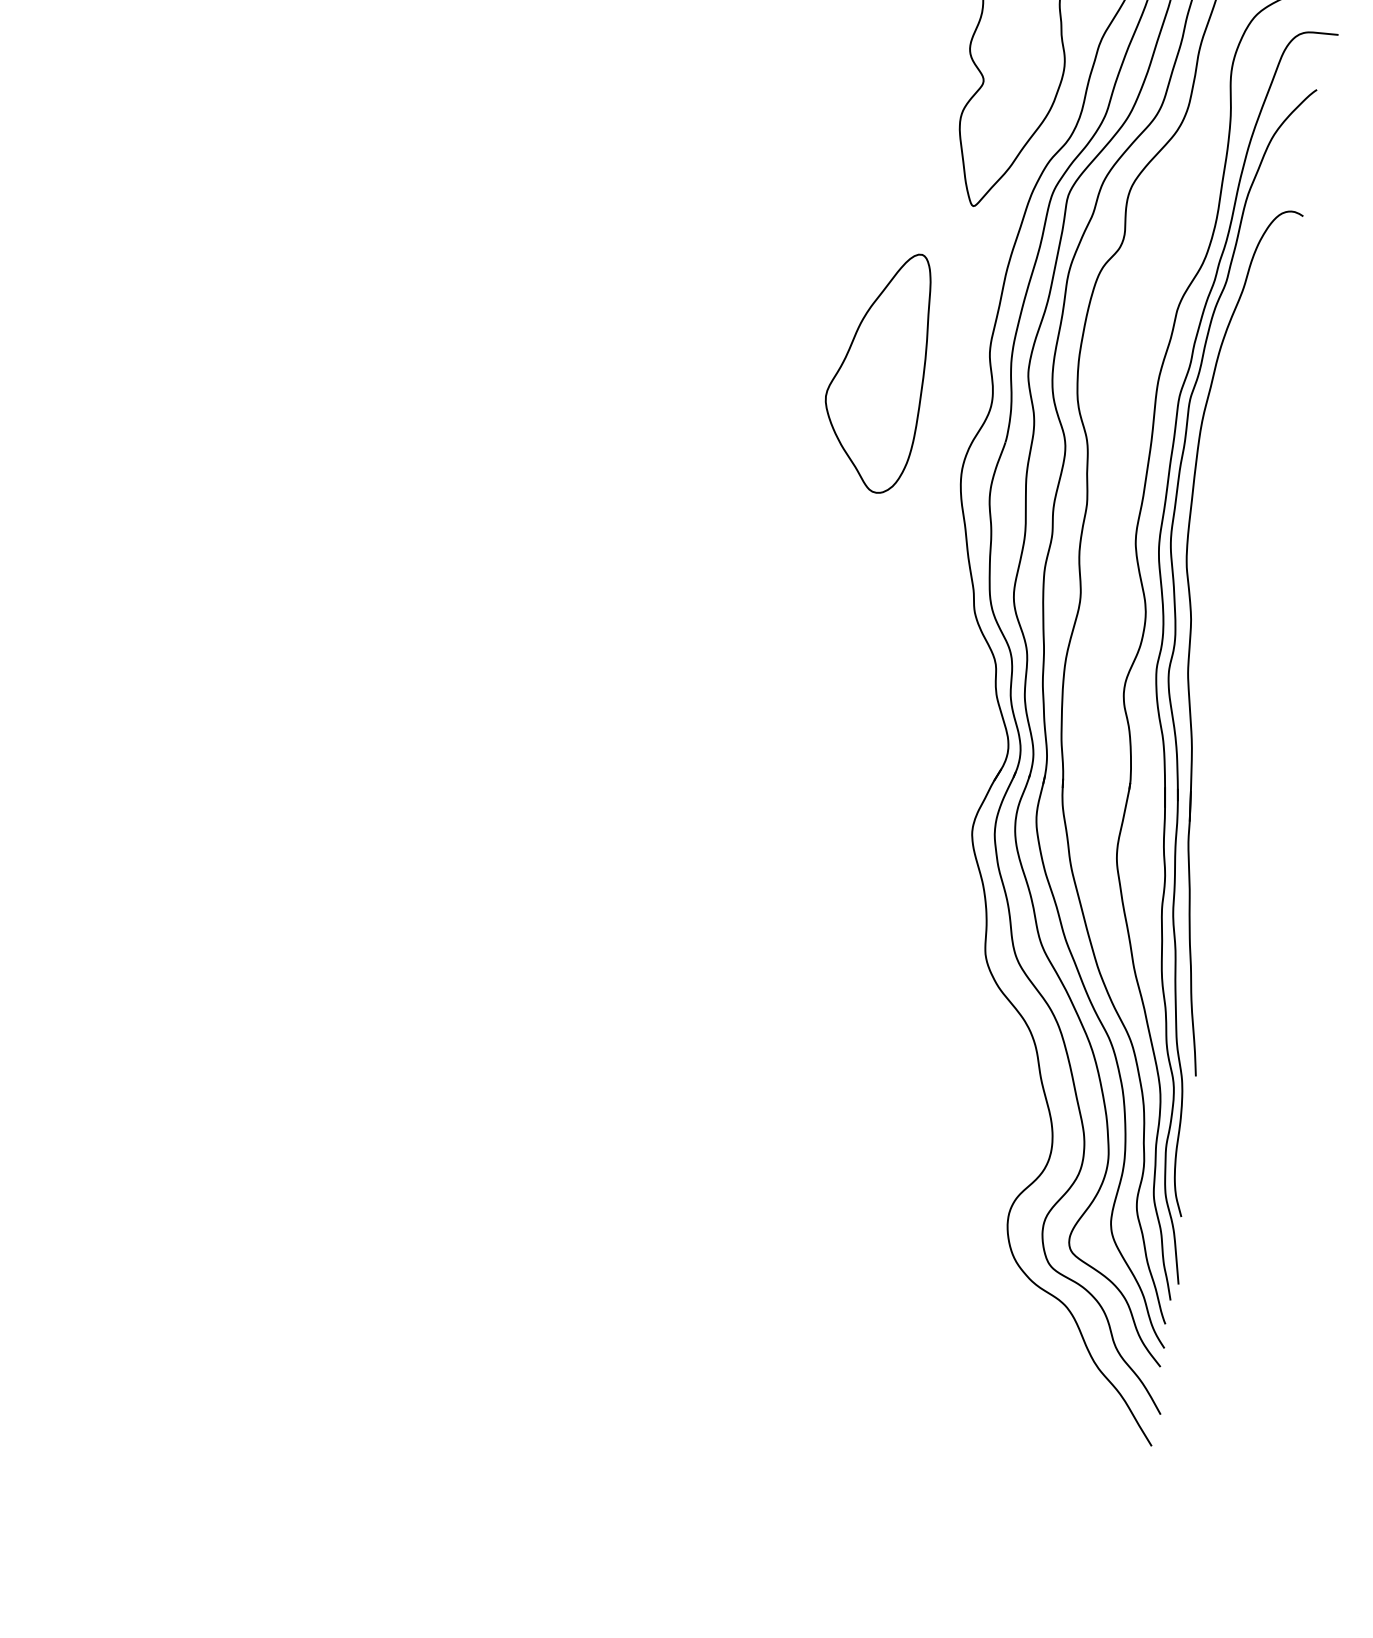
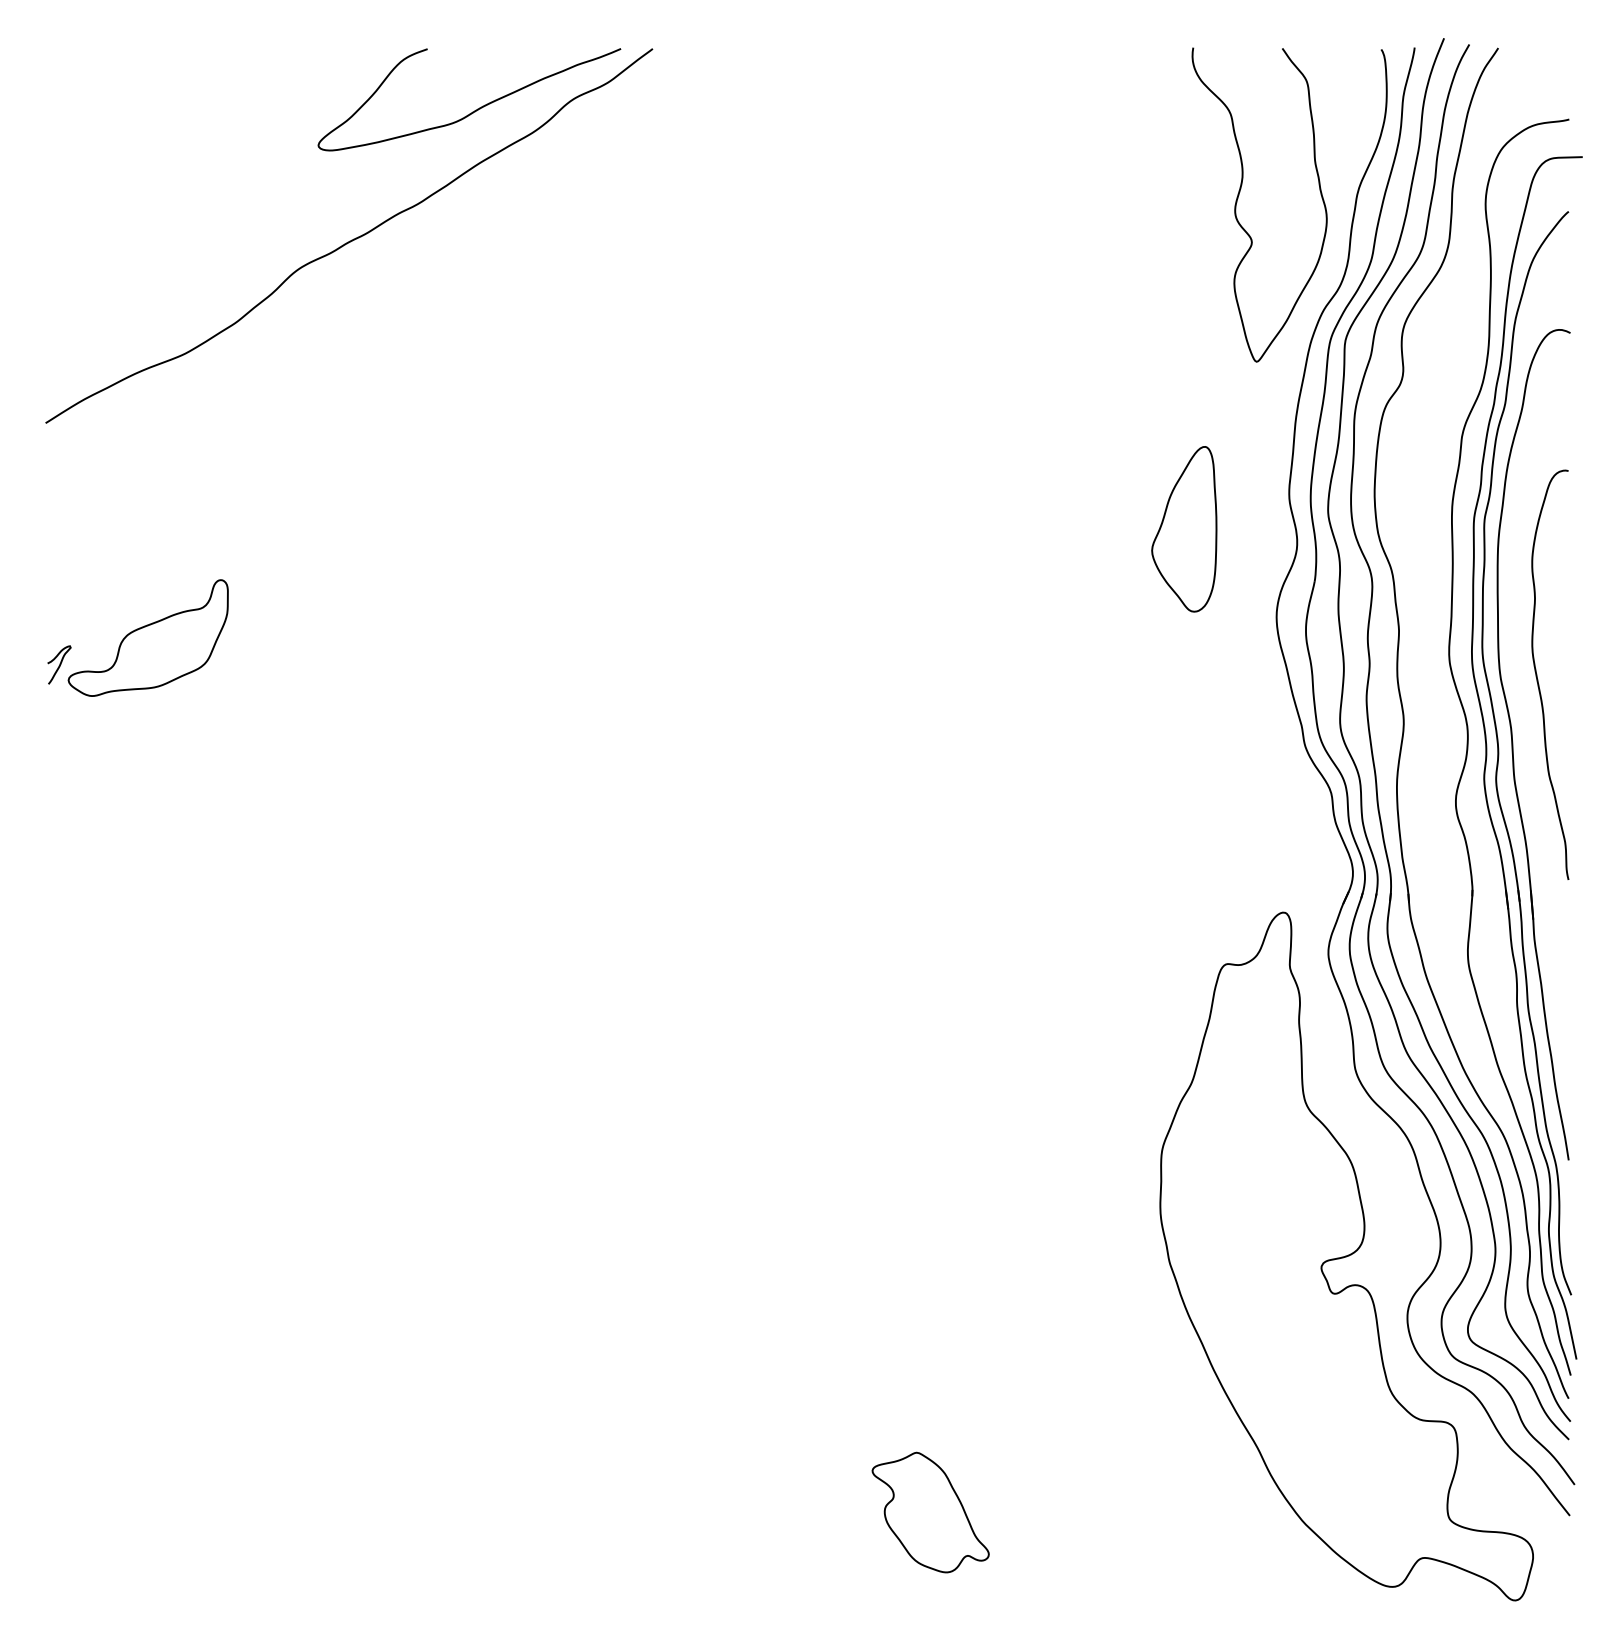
part: (876, 371) -> (1184, 529), size x0.71
curve: (1225, 567) -> (1537, 674), added
part: (952, 1148) -> (1346, 1256), added
part: (487, 1361) -> (930, 1512), added

